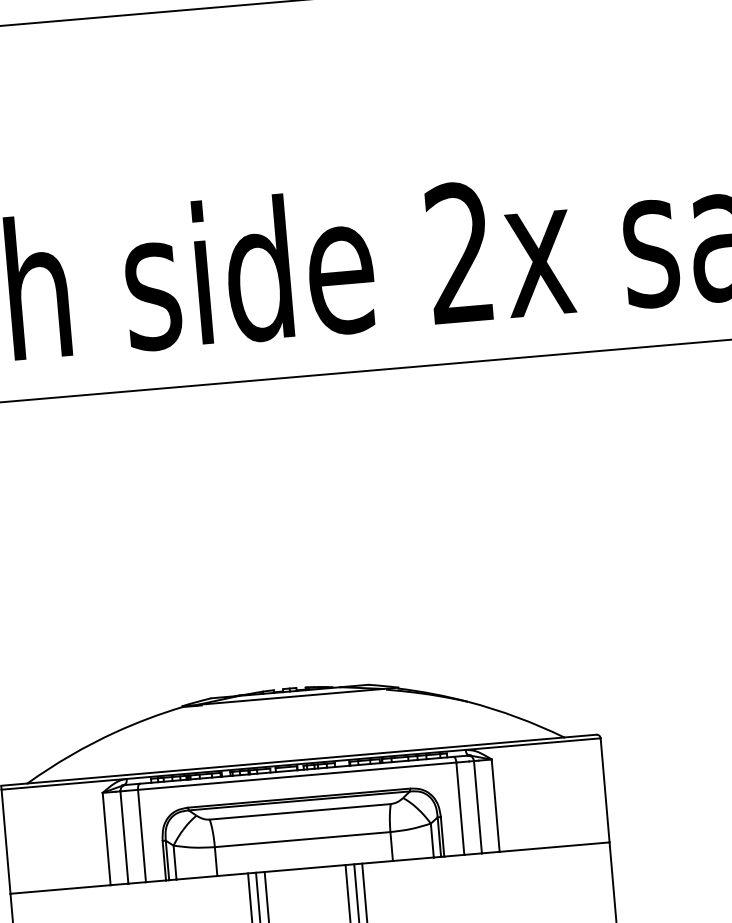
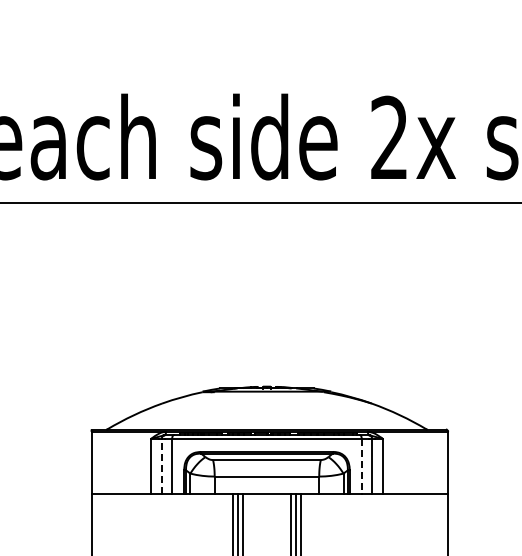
line: (460, 809) -> (361, 466), solid -> dashed
line: (123, 836) -> (161, 465), solid -> dashed

